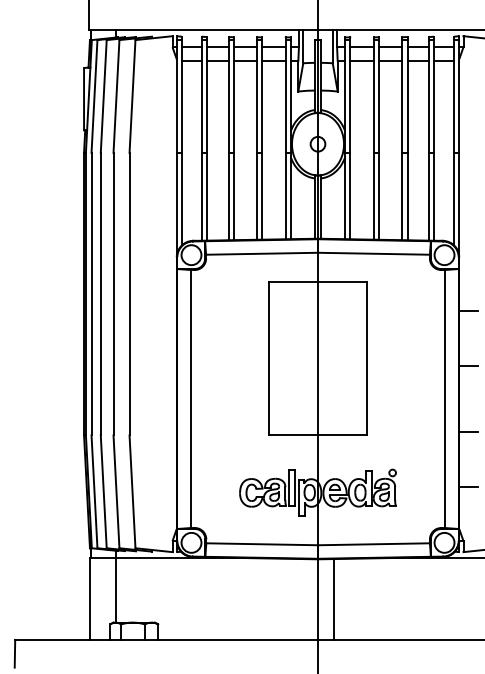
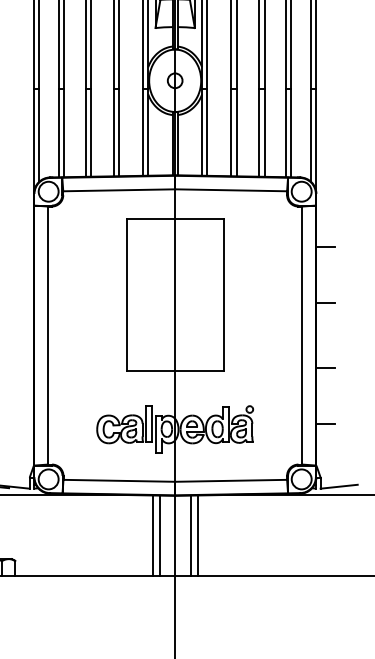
line: (295, 598) -> (152, 535), added
line: (340, 598) -> (197, 535), added
line: (302, 599) -> (159, 536), added

